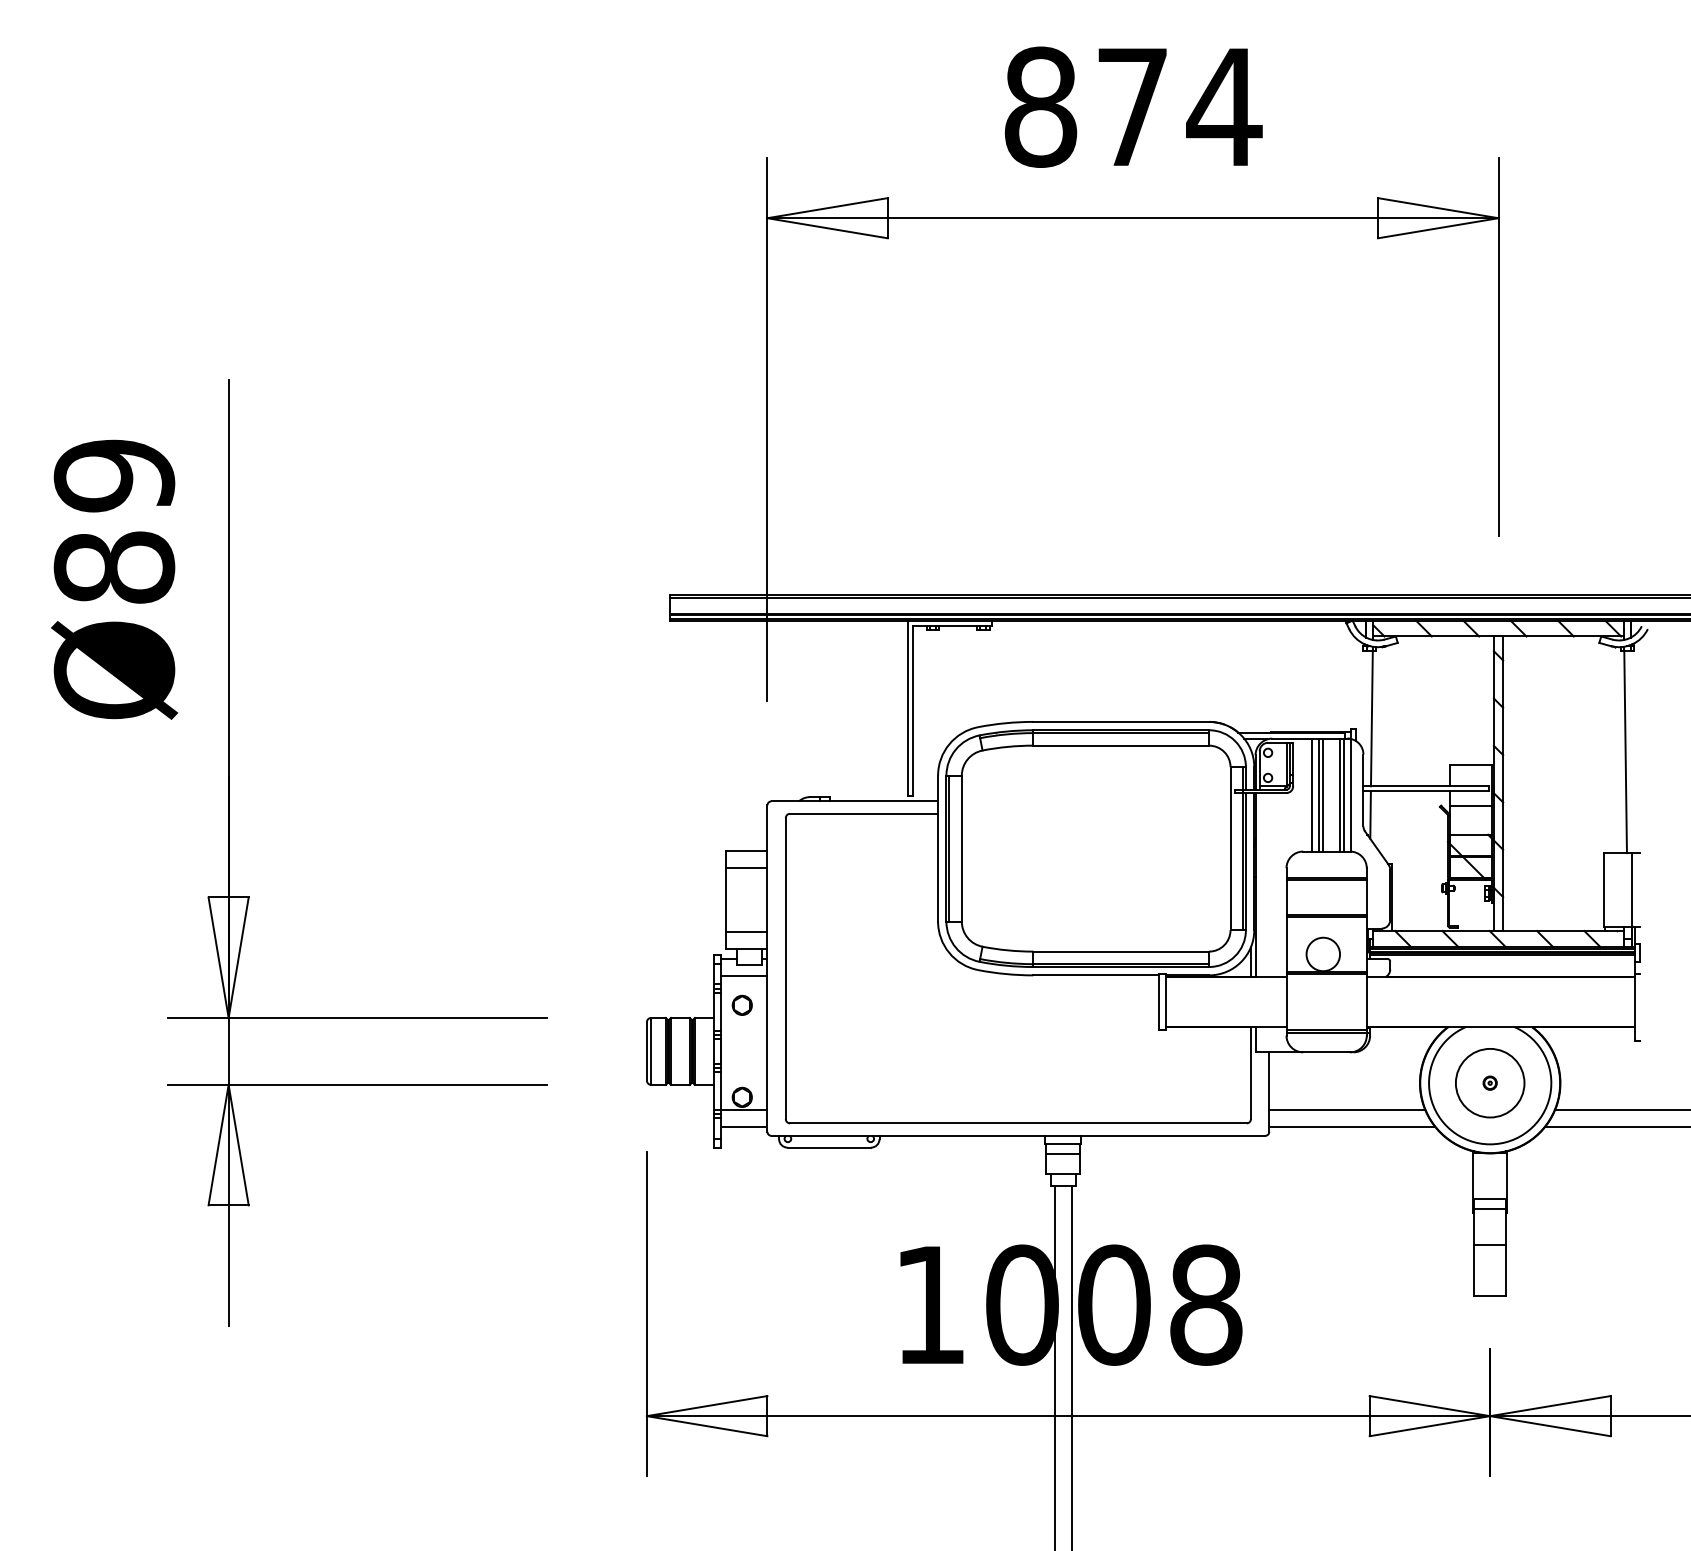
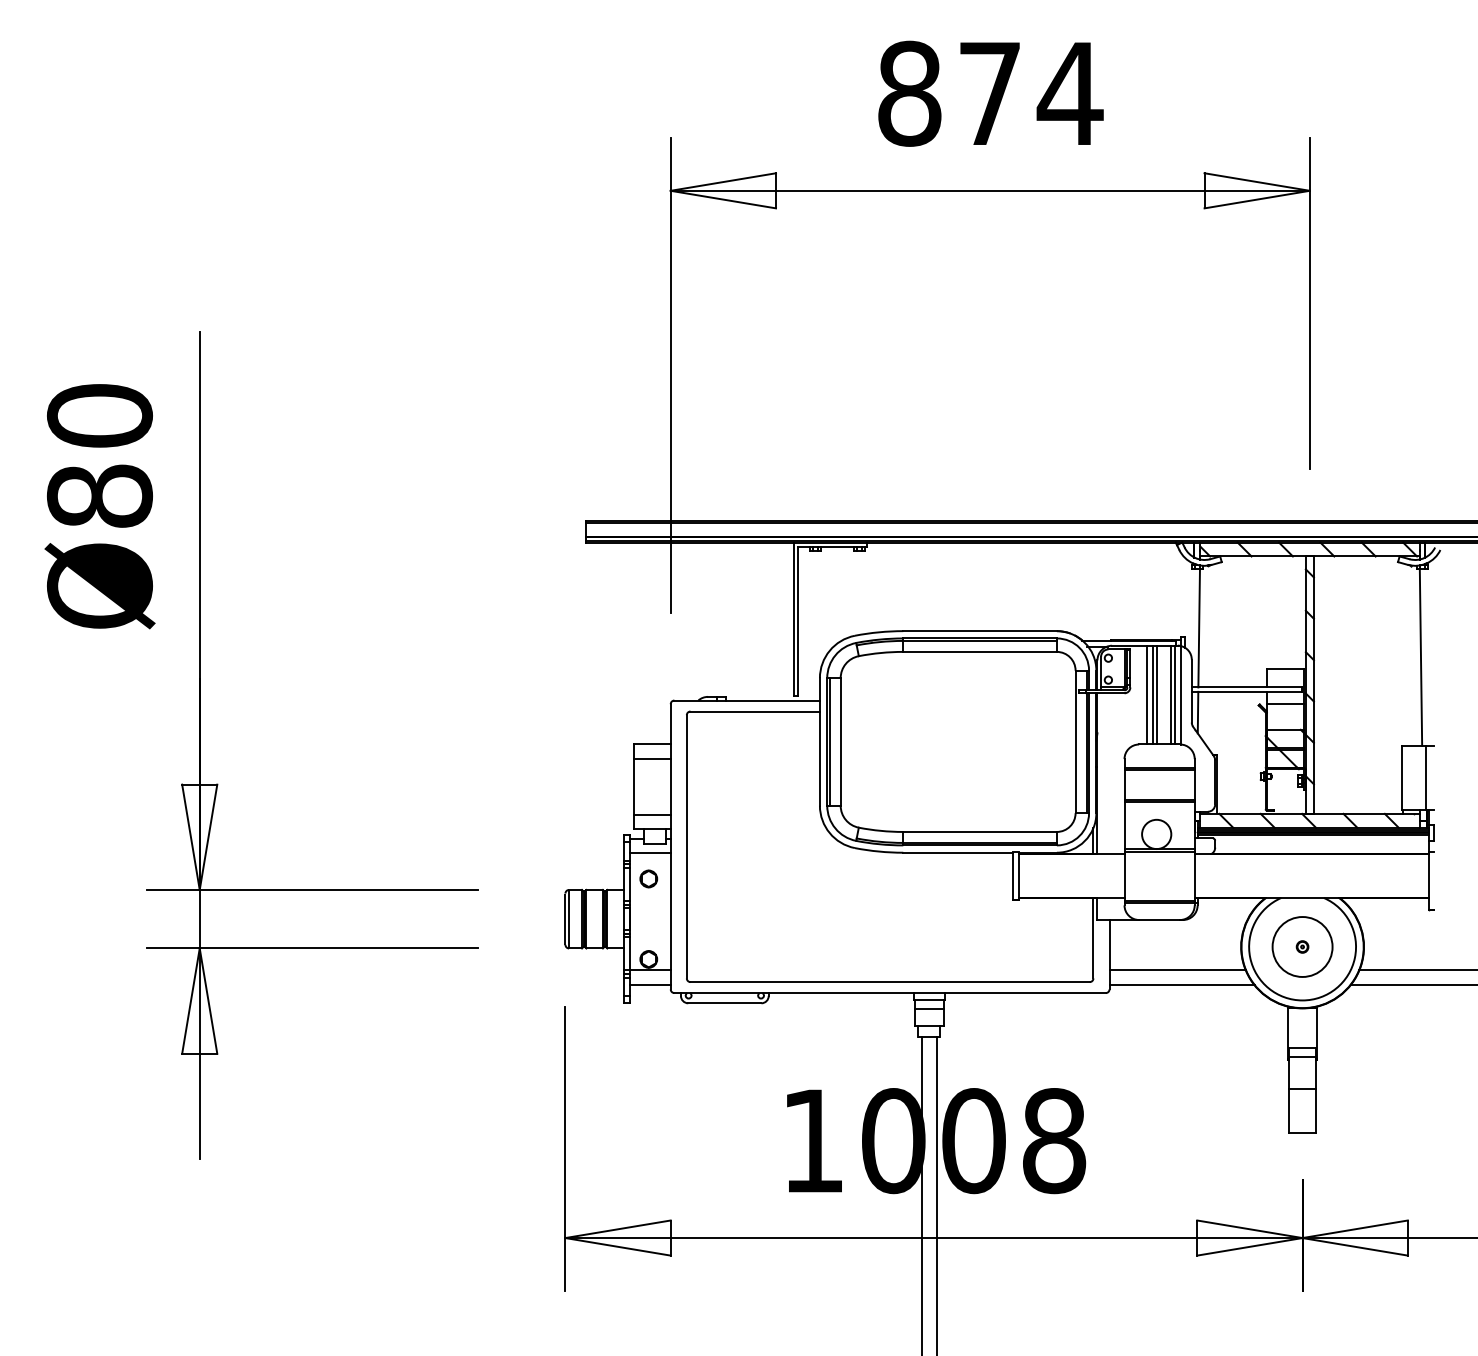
text: (114, 475) -> (99, 415), Ø89 -> Ø80

